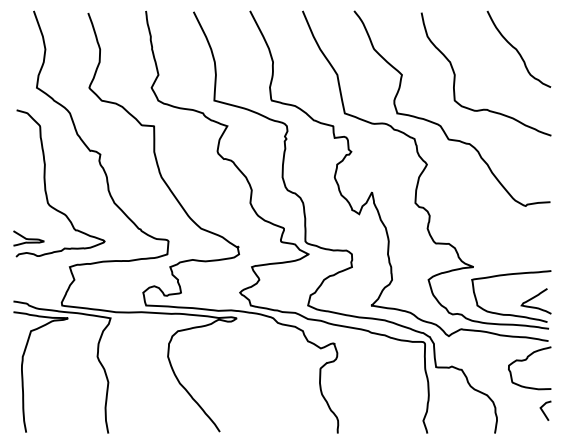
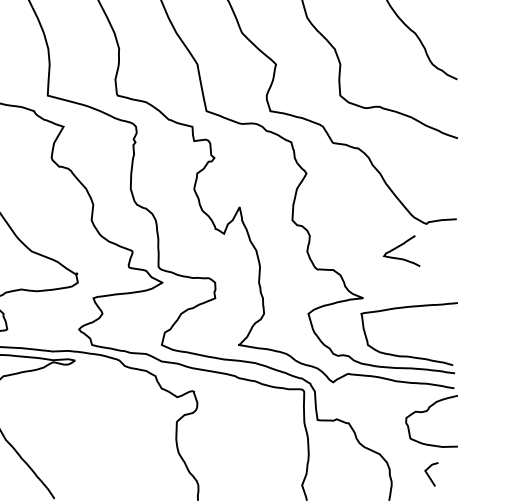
curve: (534, 298) -> (399, 247), moved
curve: (543, 410) -> (428, 473), moved

